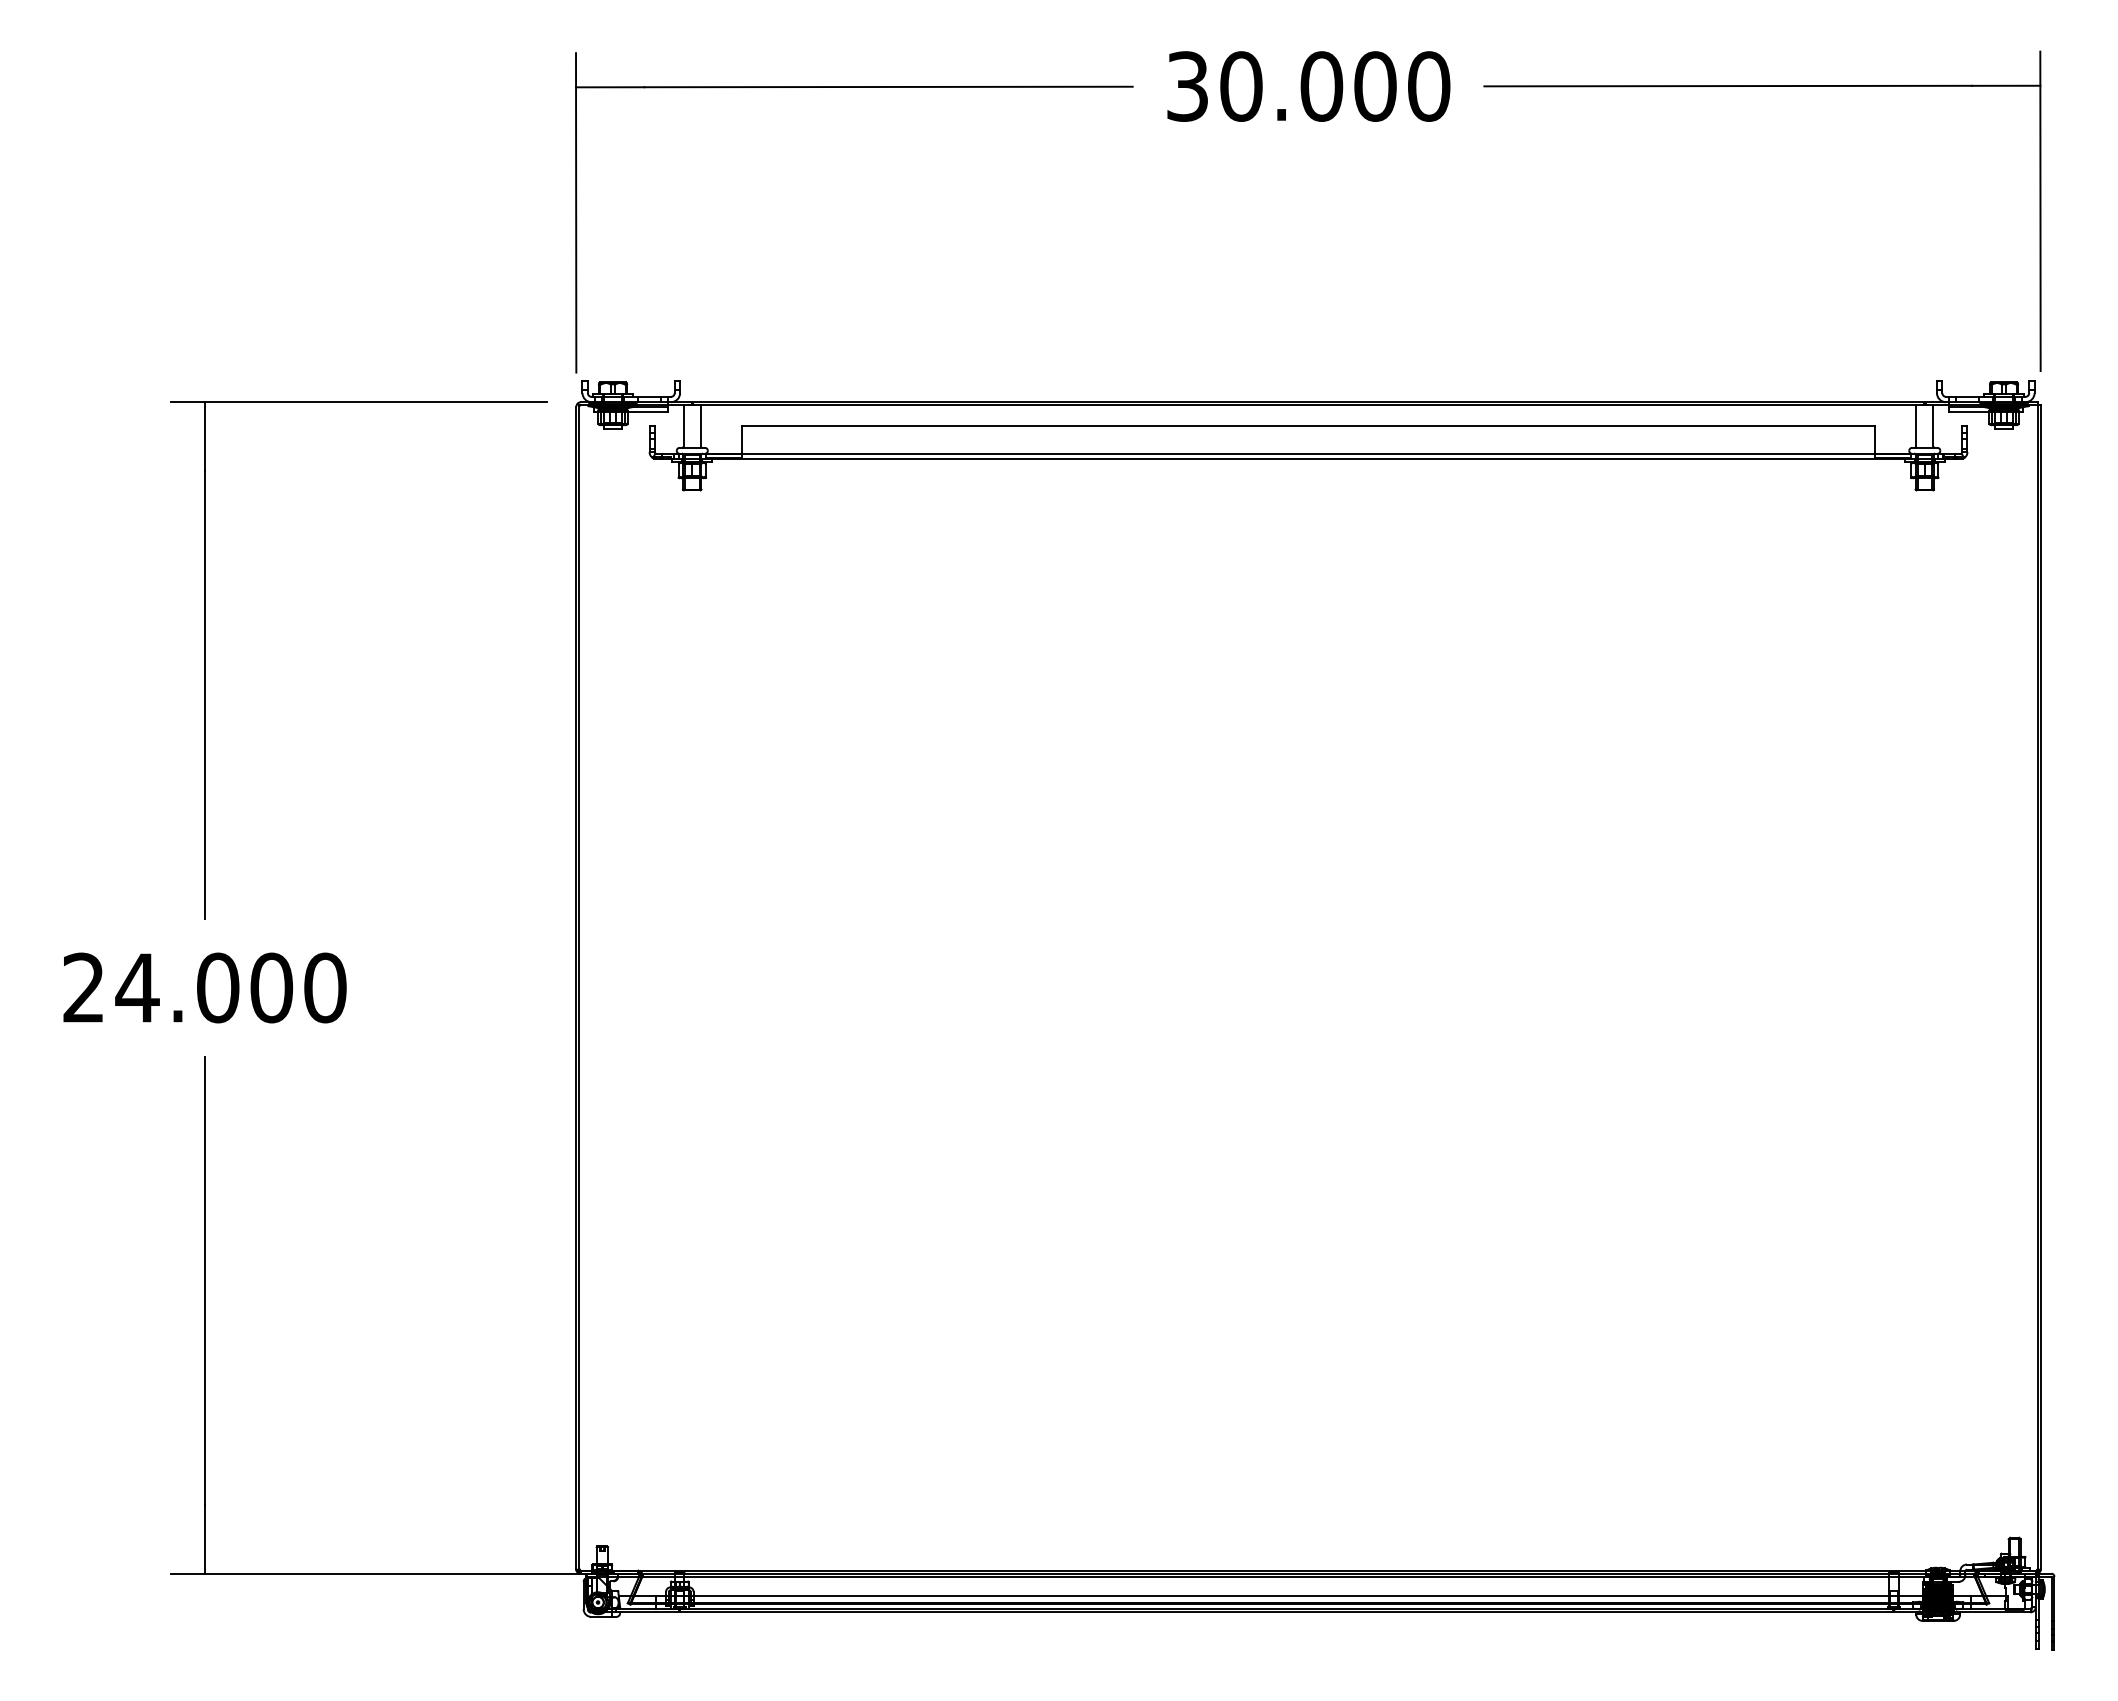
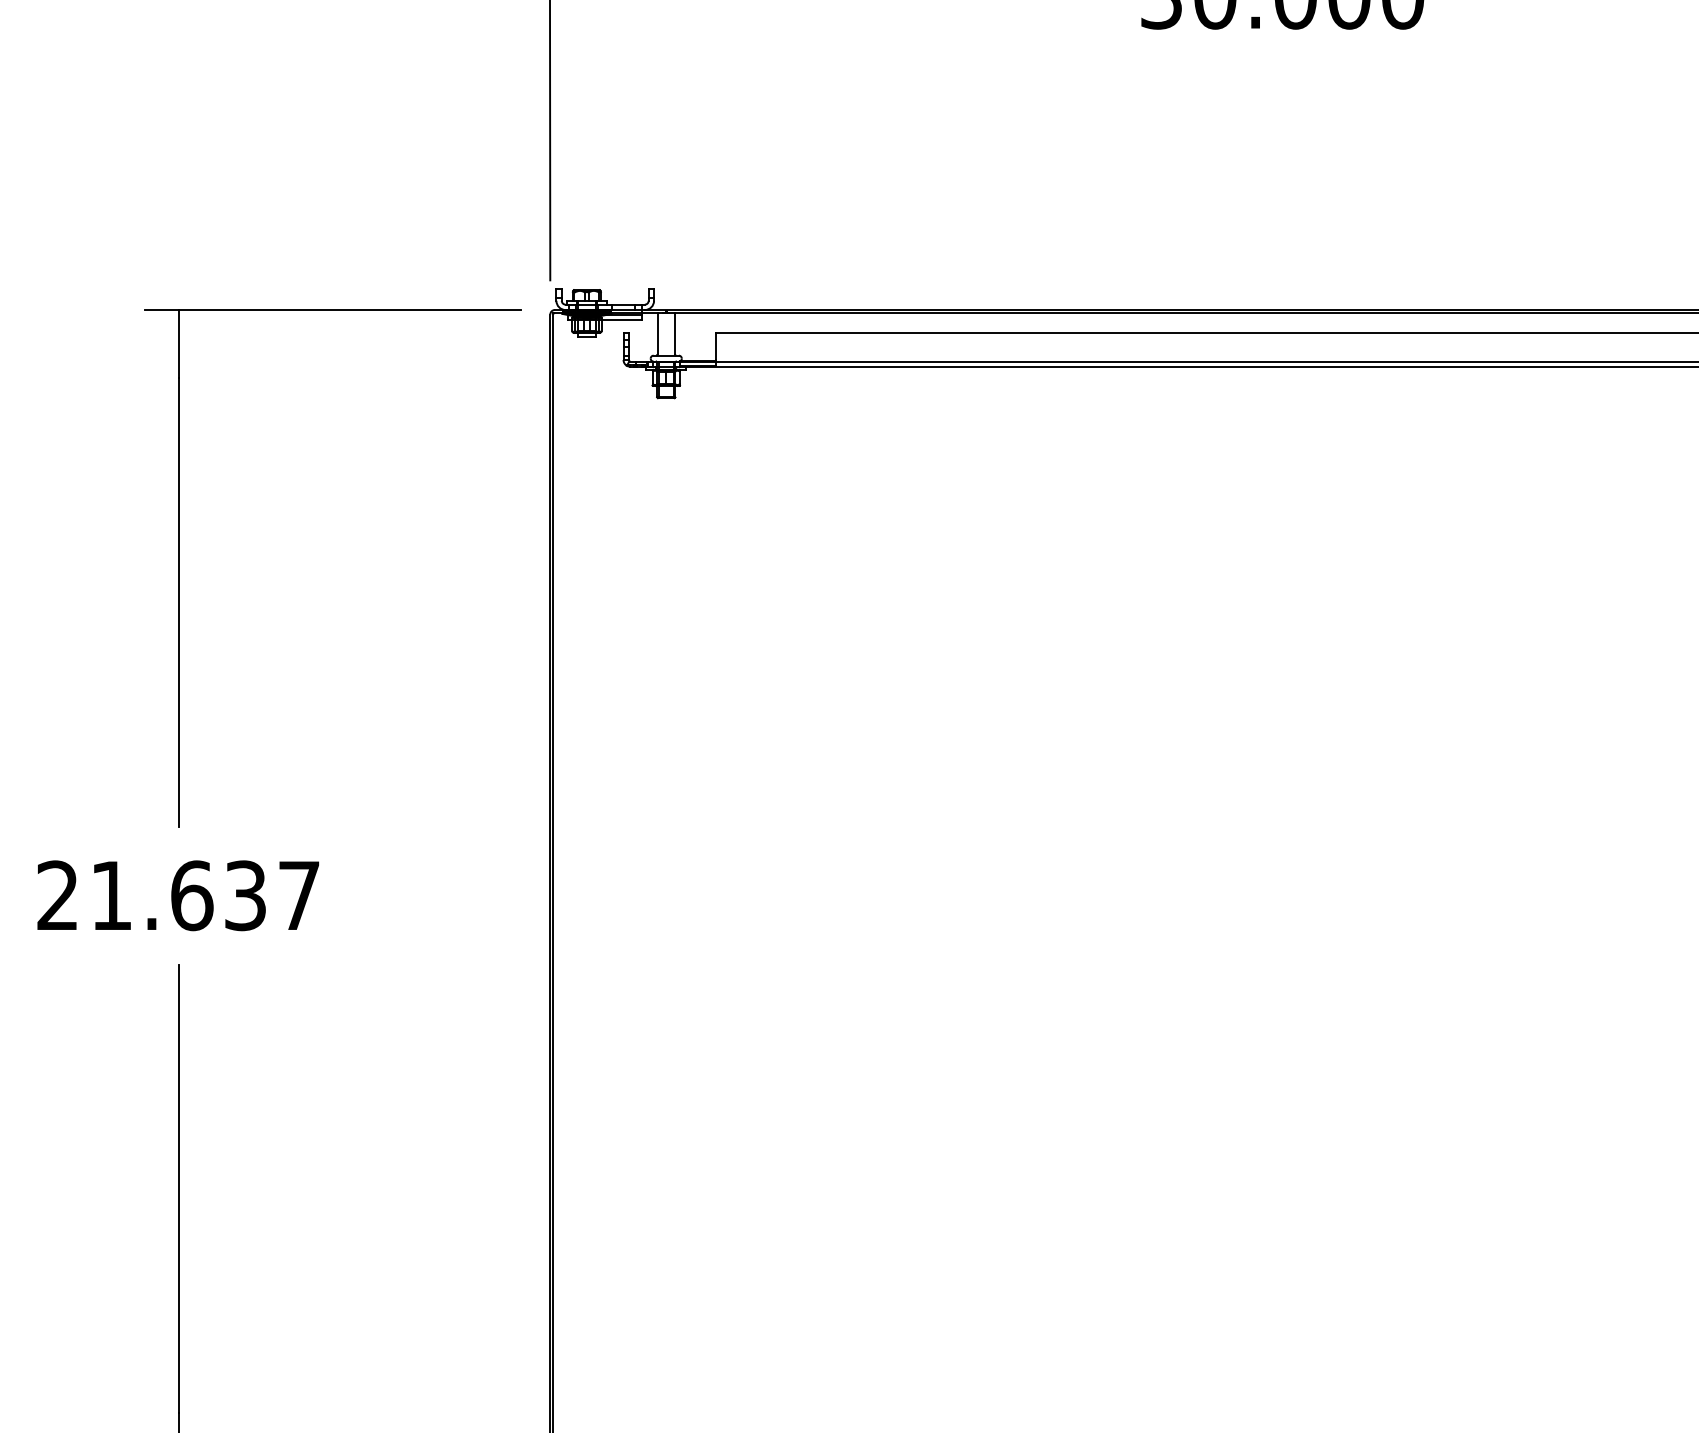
text: (230, 987) -> (204, 895), 24.000 -> 21.637

